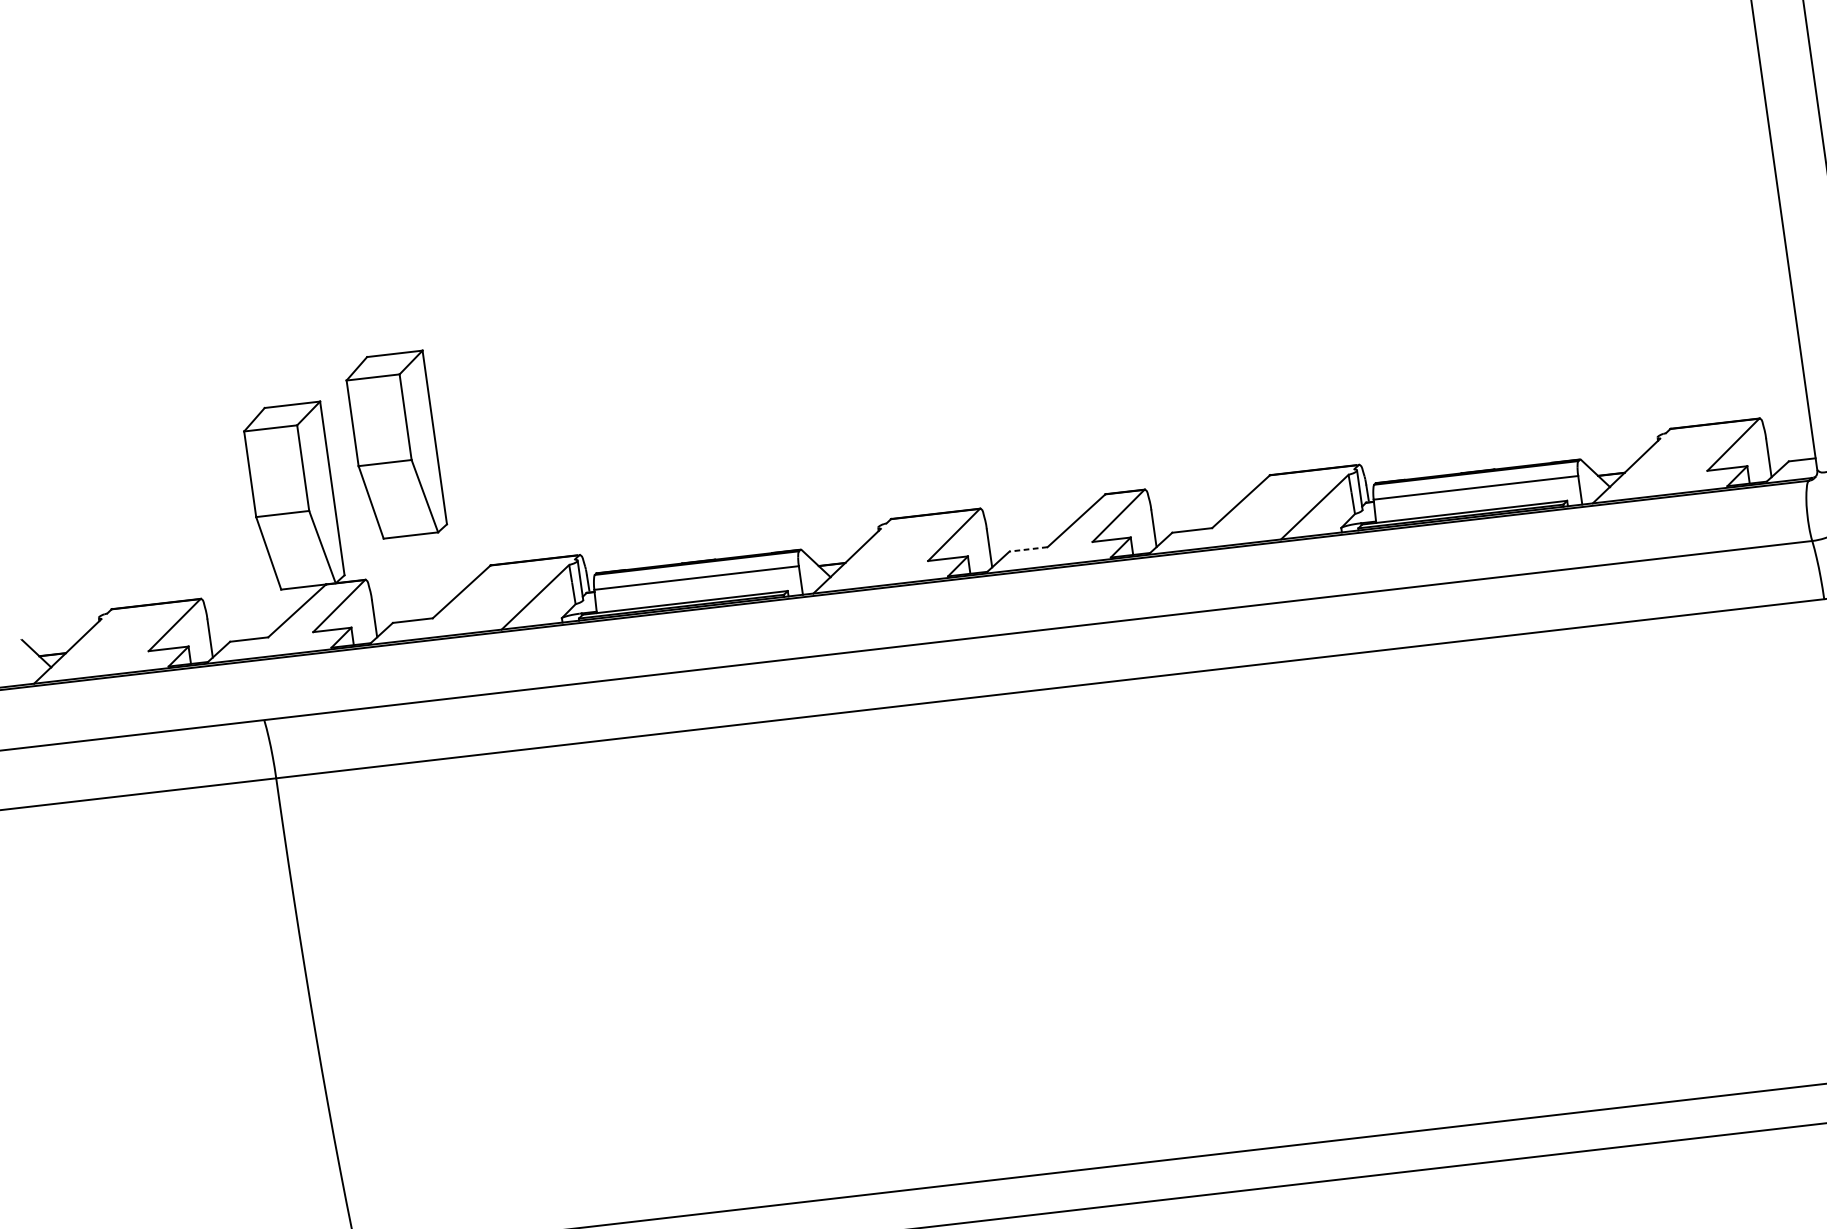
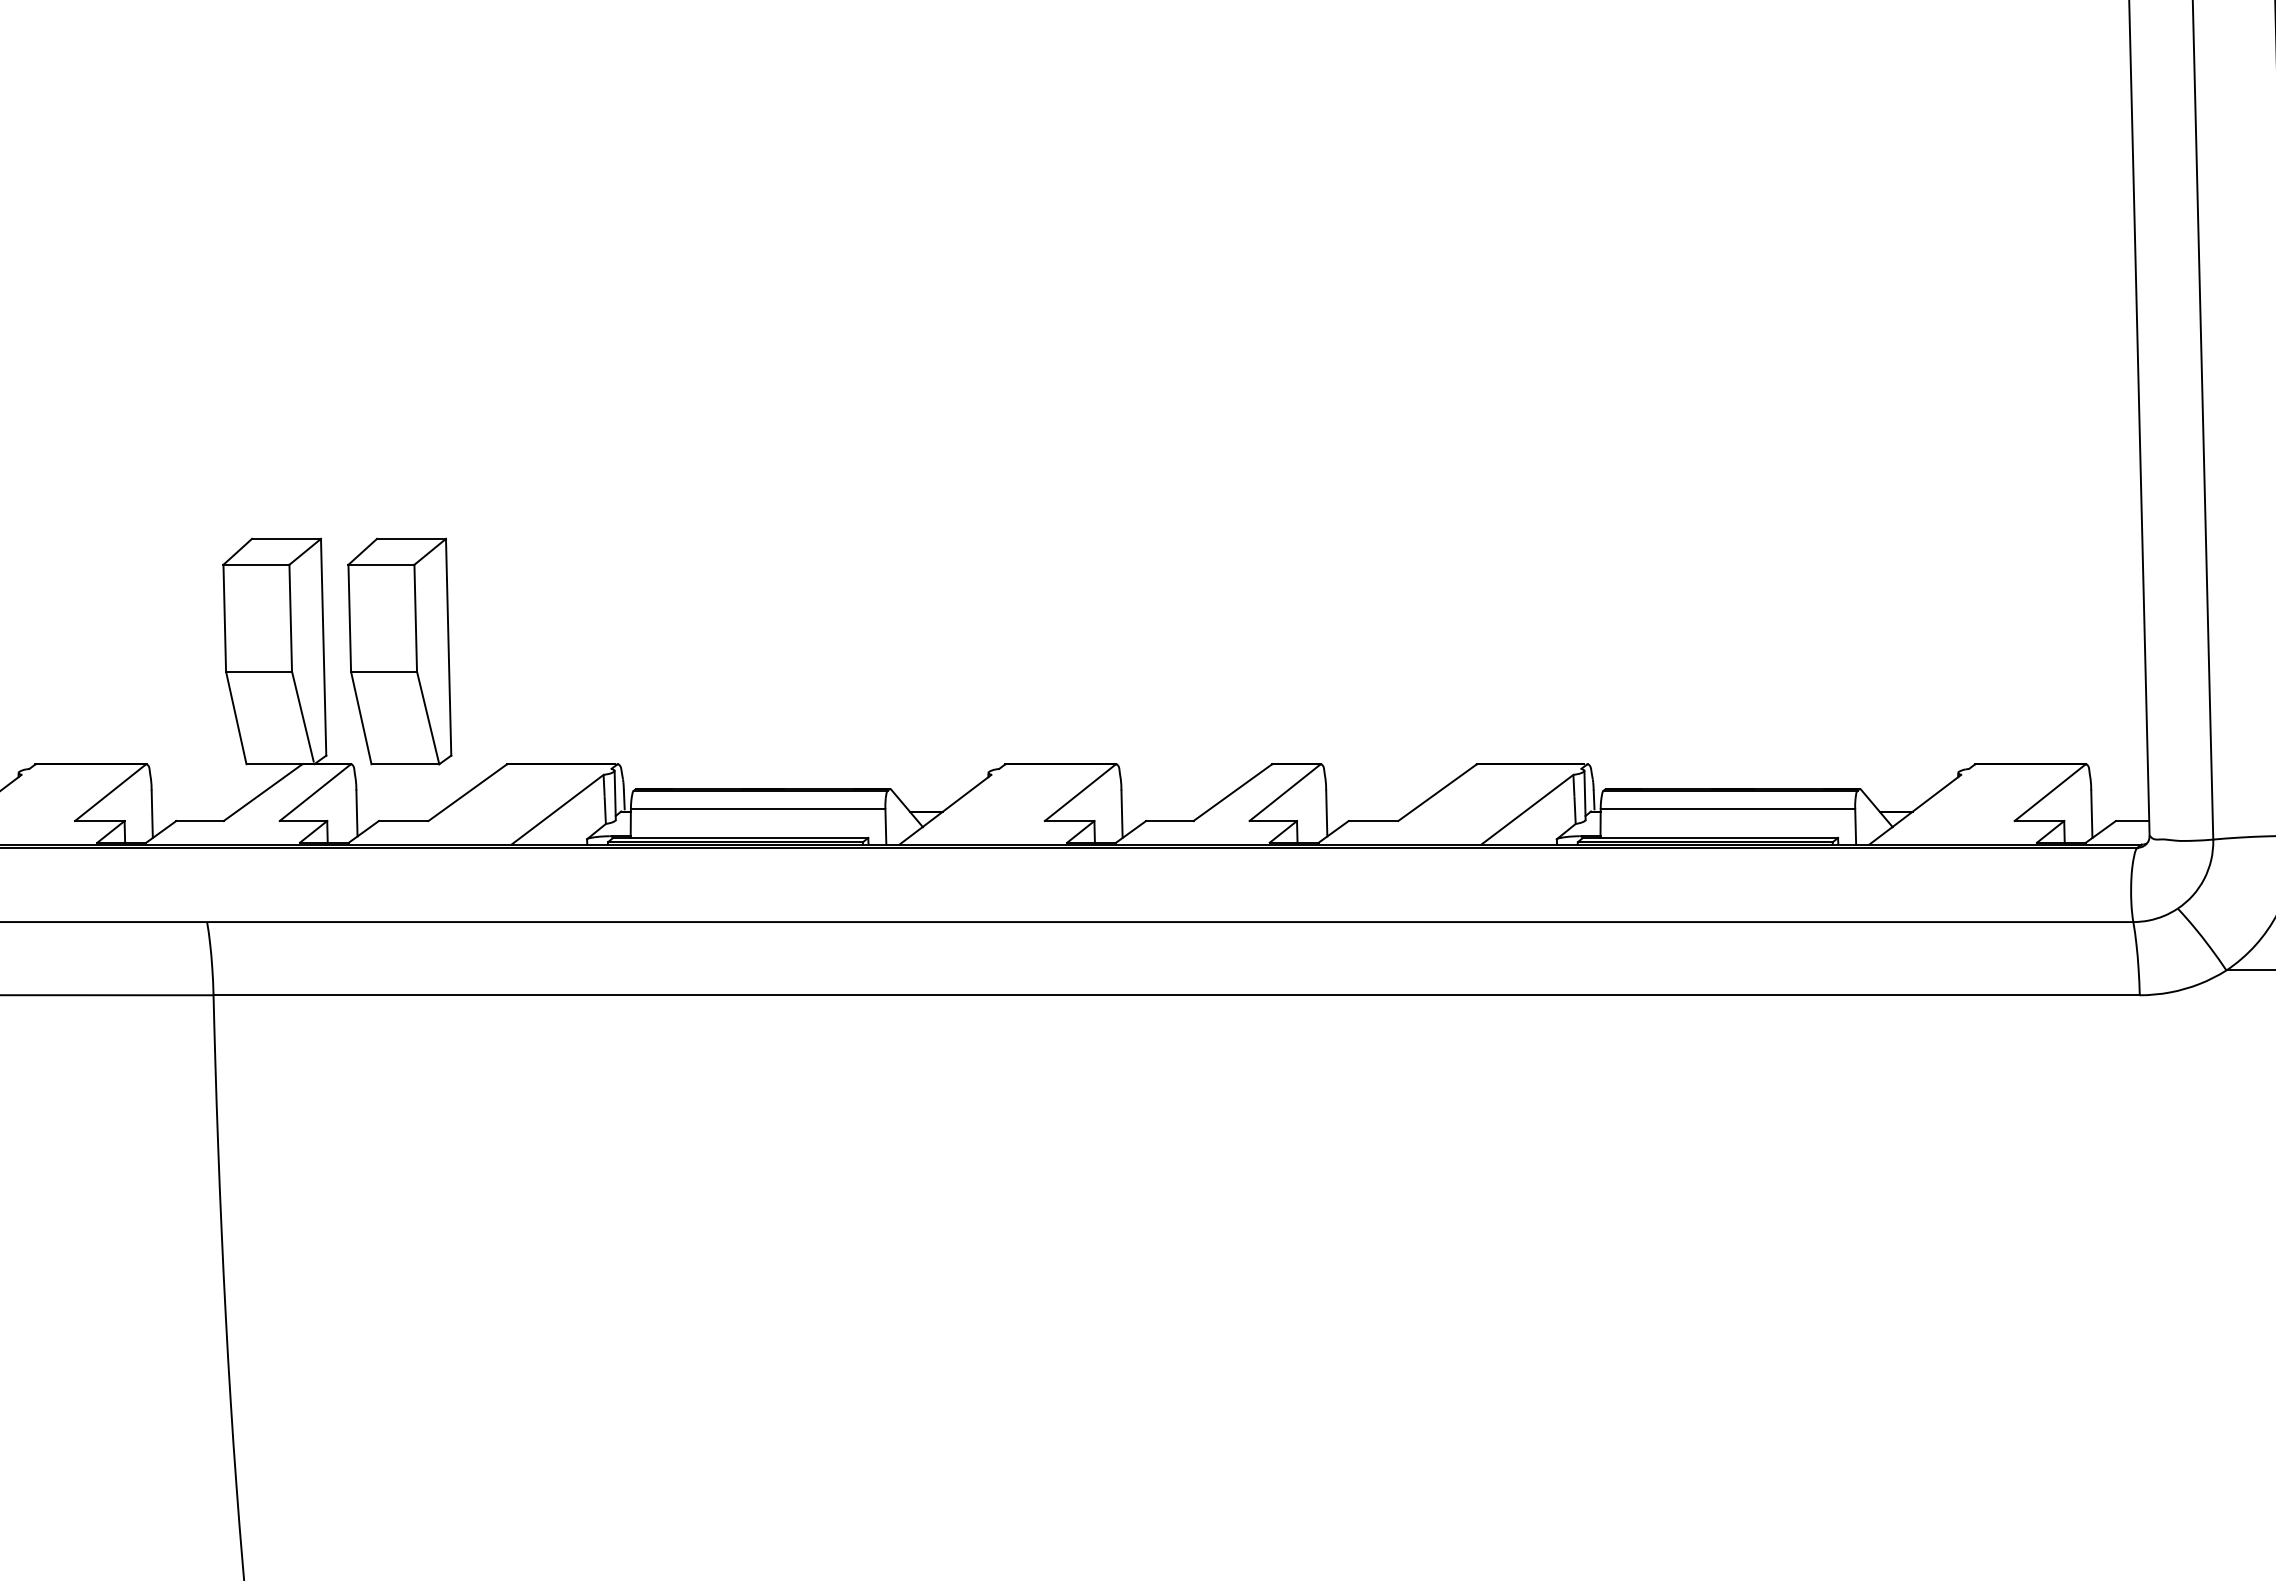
part: (395, 445) -> (399, 651), moved
line: (1028, 549) -> (1169, 821), dashed -> solid

